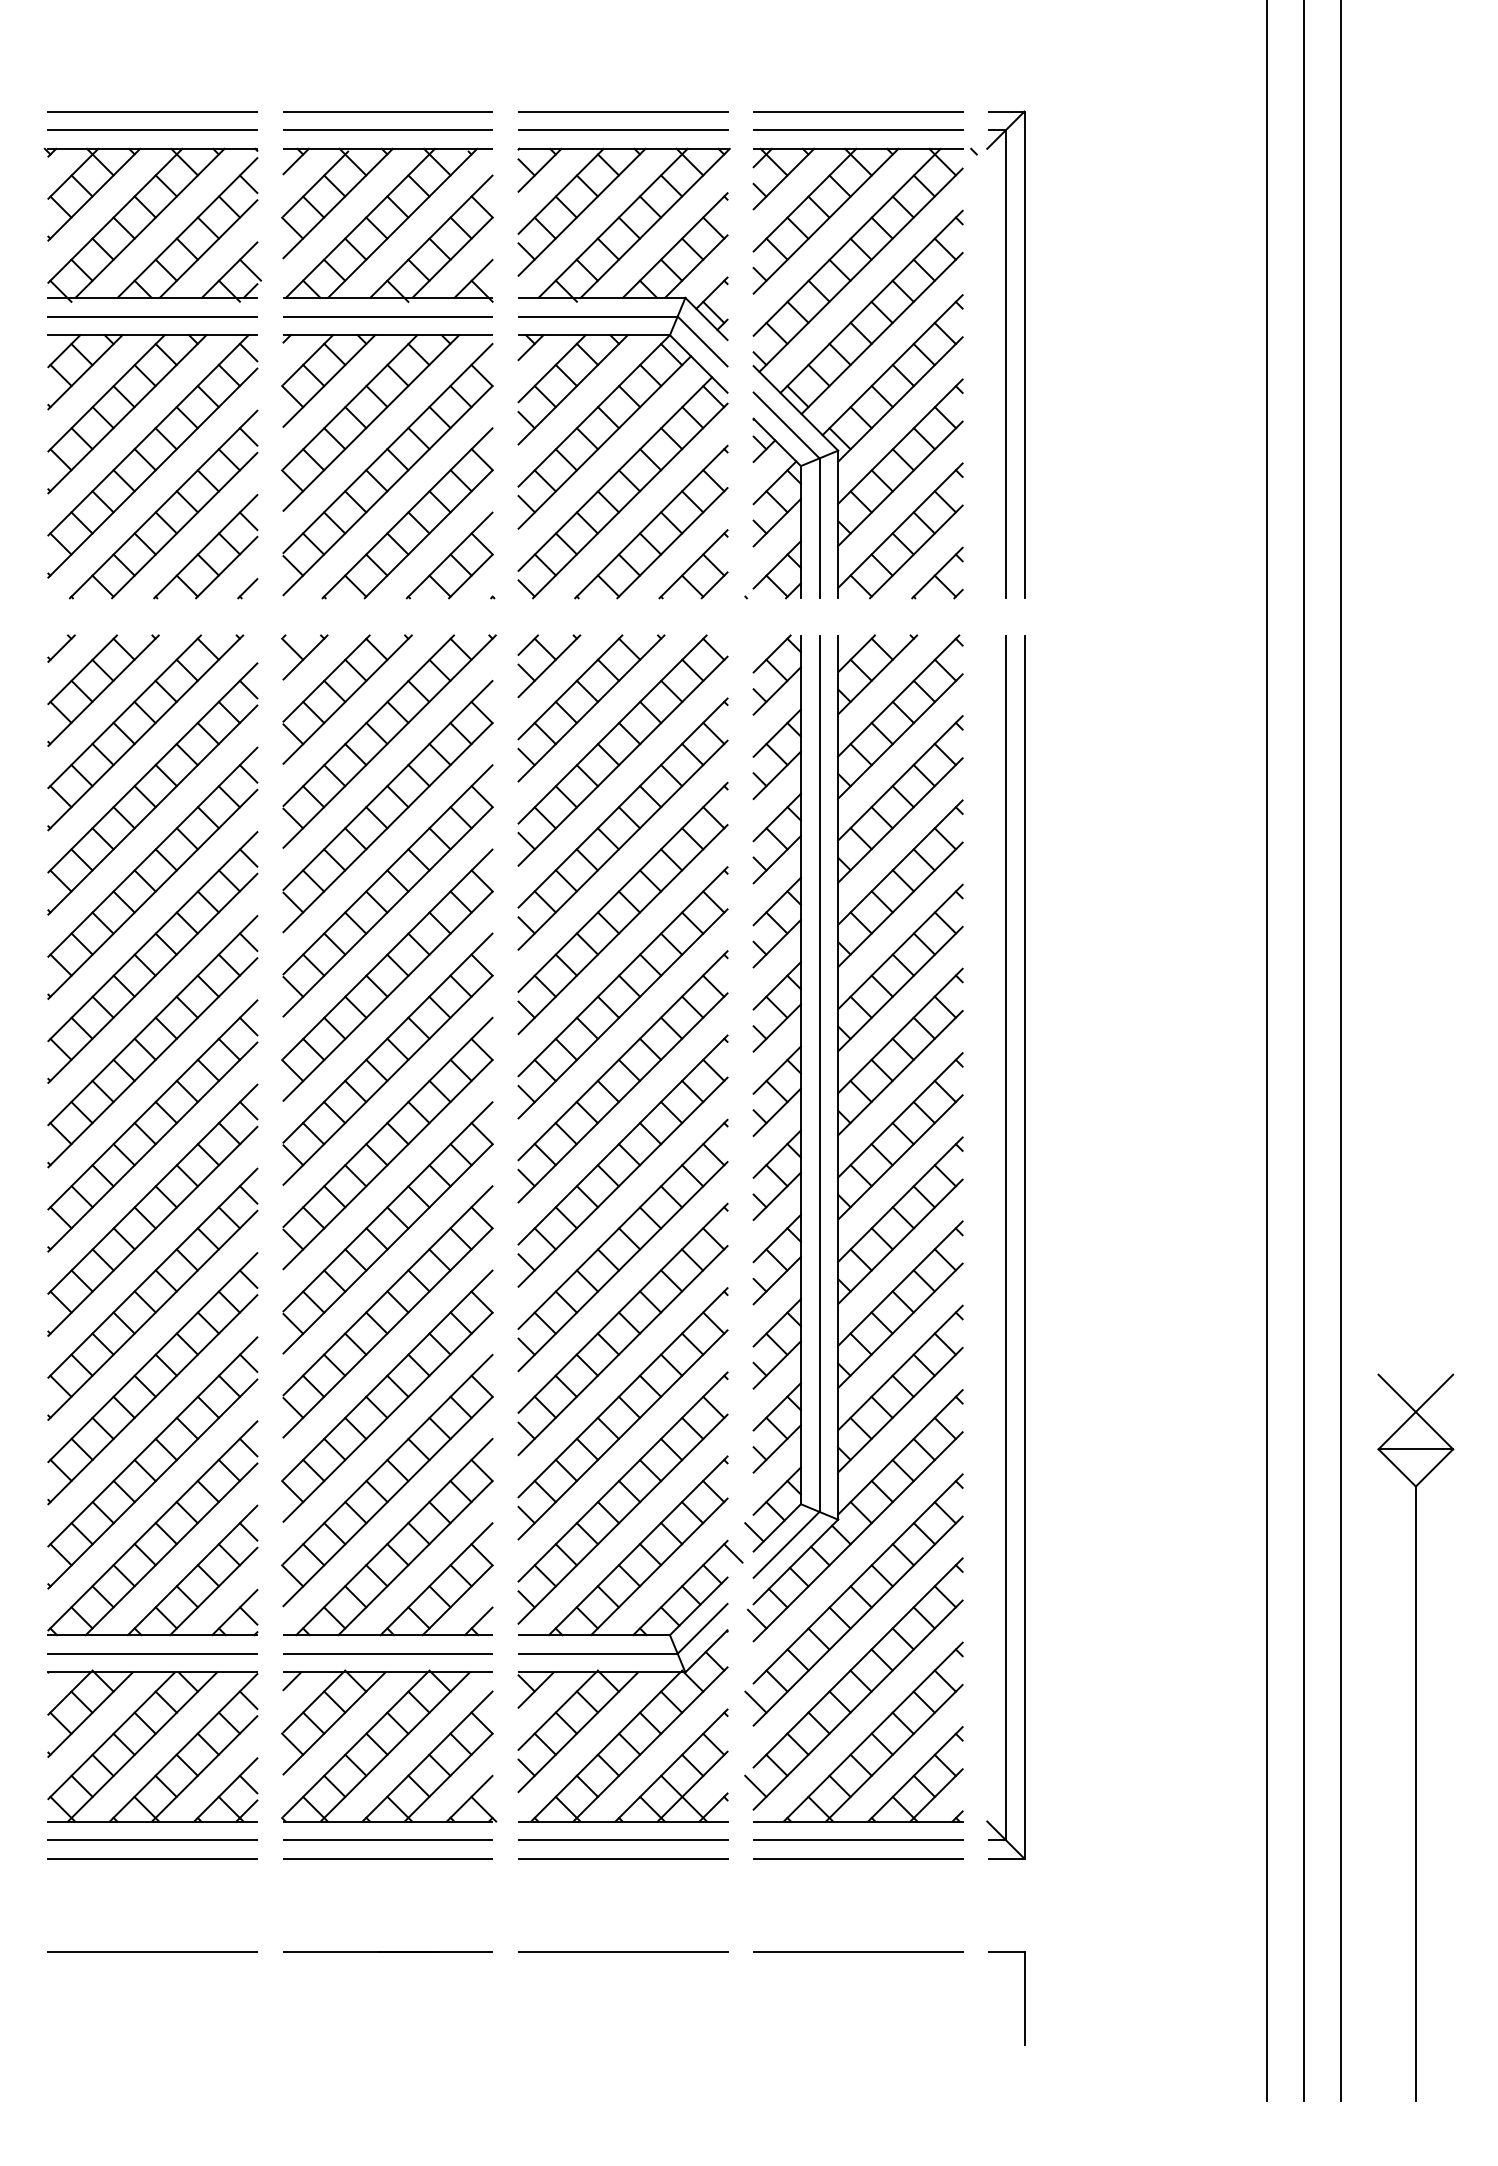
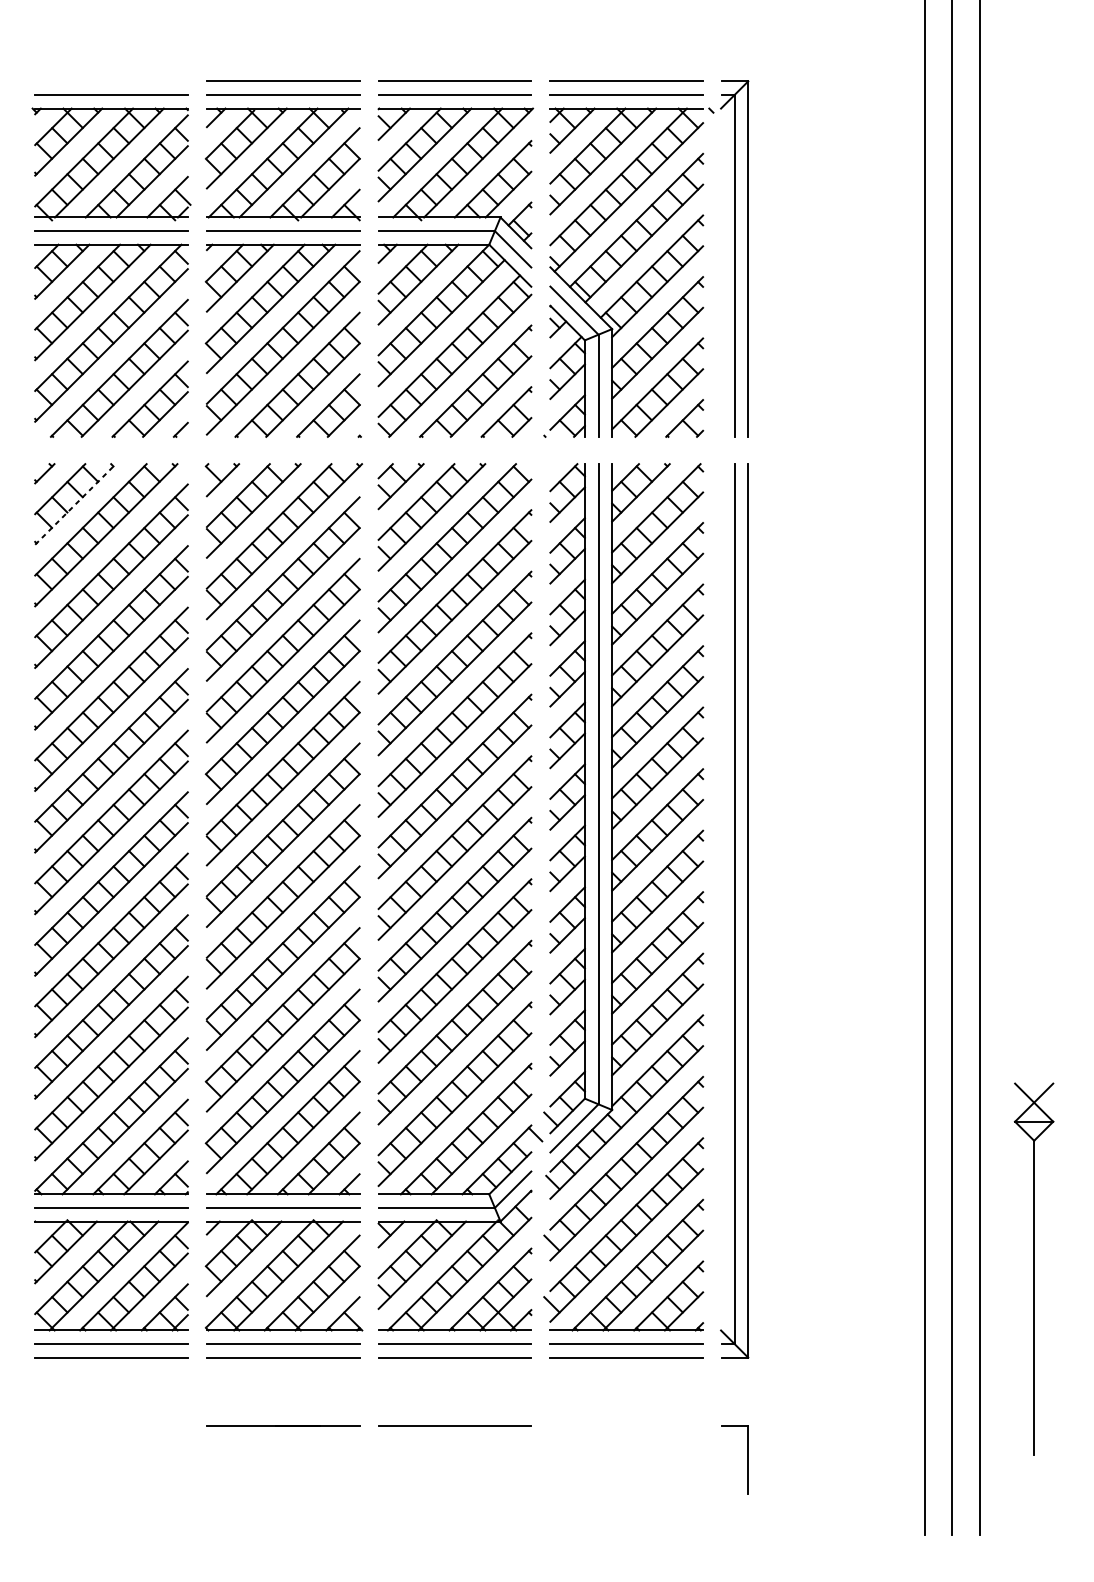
line: (152, 111) -> (111, 81), removed
line: (103, 690) -> (75, 504), solid -> dashed
part: (1415, 1737) -> (1033, 1269), size x0.7
line: (152, 1951) -> (111, 1425), removed
line: (857, 1951) -> (626, 1425), removed

